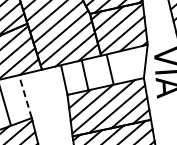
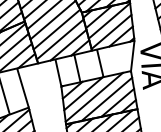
line: (25, 96) -> (23, 87), dashed -> solid

